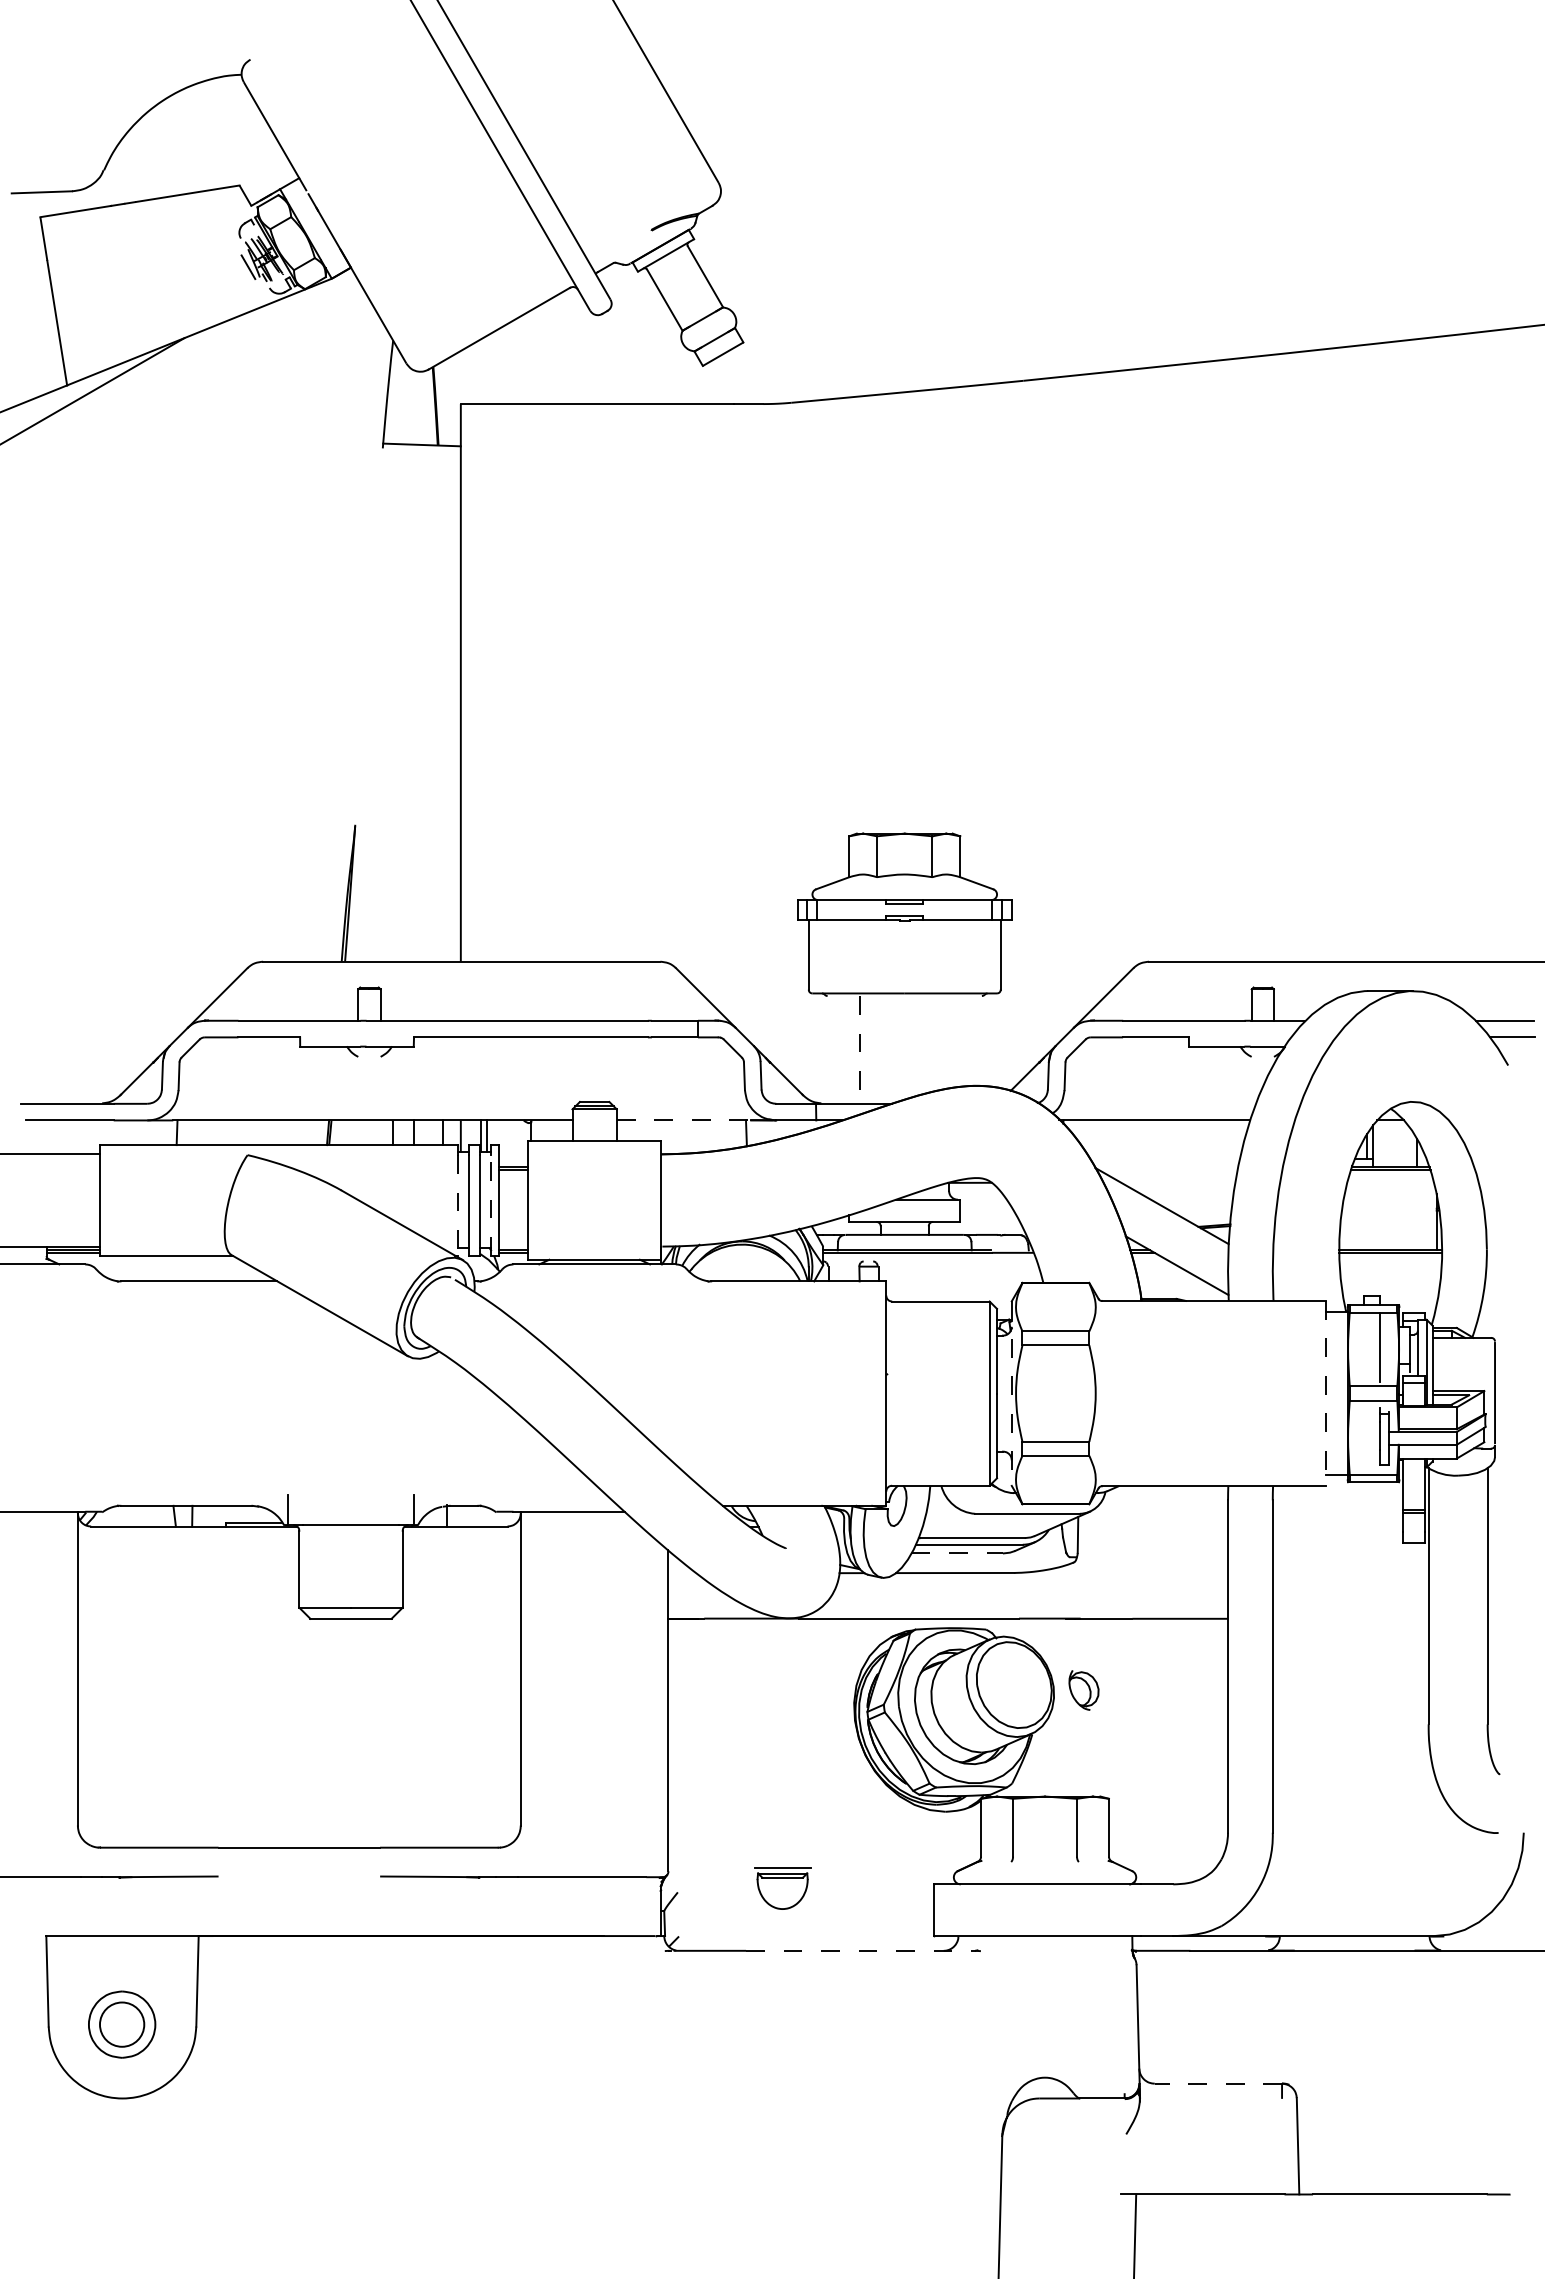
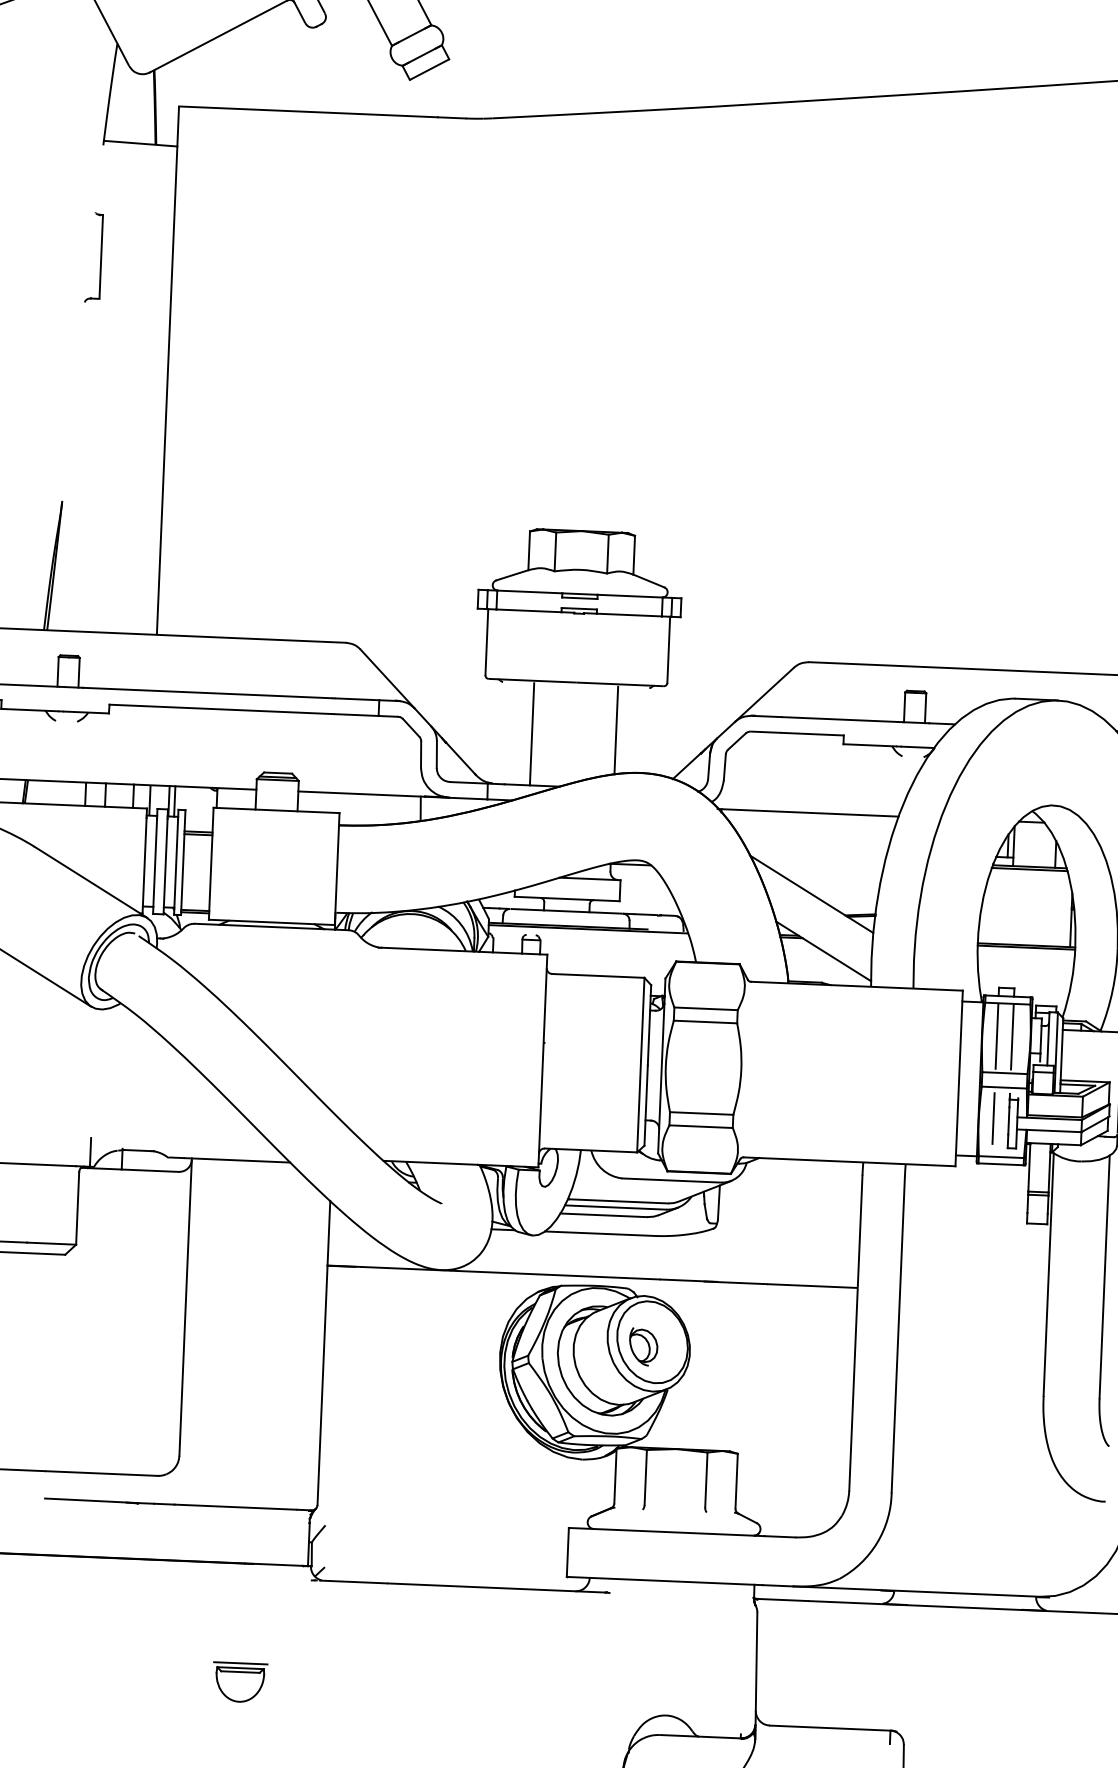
part: (384, 566) -> (100, 257), added
line: (949, 1042) -> (616, 730), added
line: (860, 1049) -> (532, 733), dashed -> solid
line: (683, 1120) -> (361, 794), dashed -> solid
line: (491, 1204) -> (176, 866), dashed -> solid
line: (458, 1205) -> (144, 865), dashed -> solid
line: (1363, 1347) -> (996, 1036), added
line: (1325, 1393) -> (959, 1078), dashed -> solid
line: (1011, 1394) -> (661, 1066), dashed -> solid
line: (1363, 1434) -> (993, 1118), added
line: (957, 1553) -> (604, 1215), dashed -> solid
part: (1083, 1690) -> (643, 1347), moved
part: (782, 1888) -> (239, 1682), moved
line: (860, 1950) -> (496, 1587), dashed -> solid
line: (1218, 2083) -> (830, 1727), dashed -> solid

